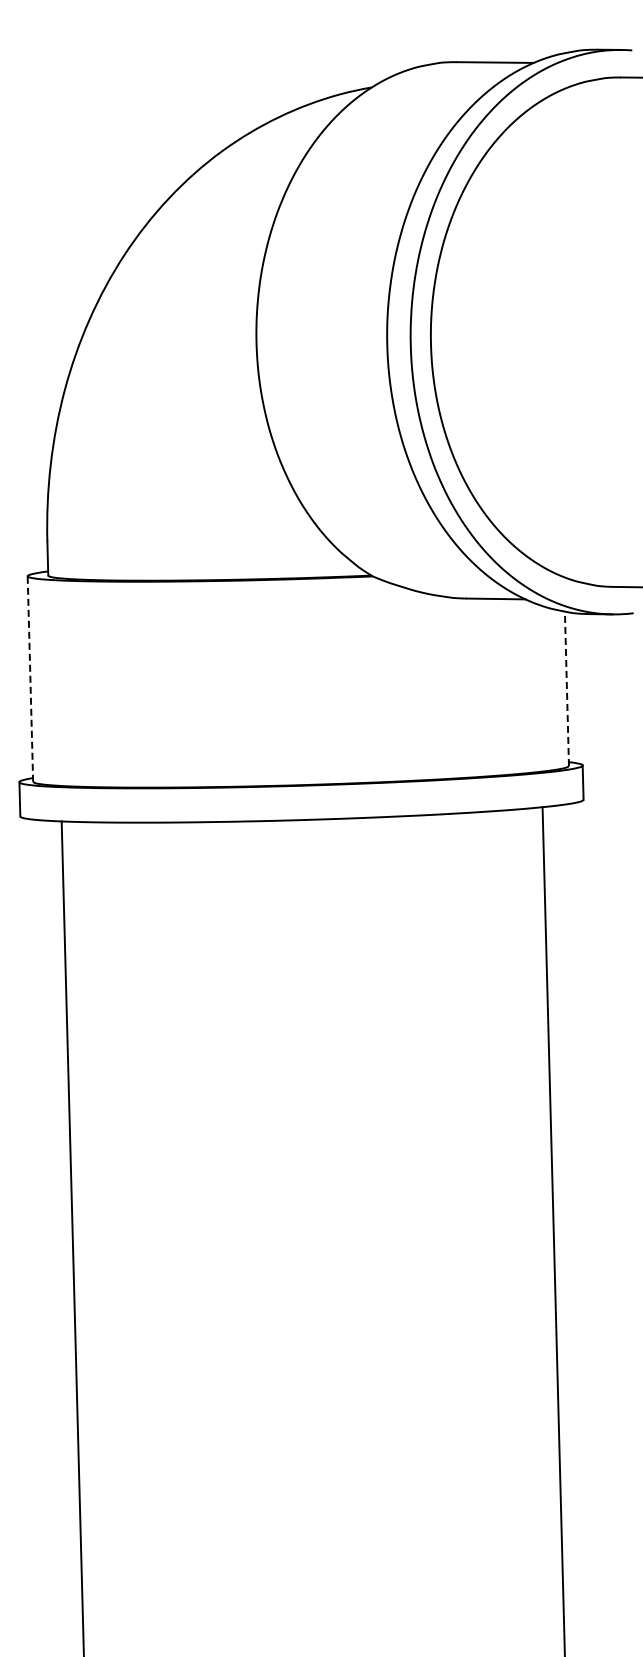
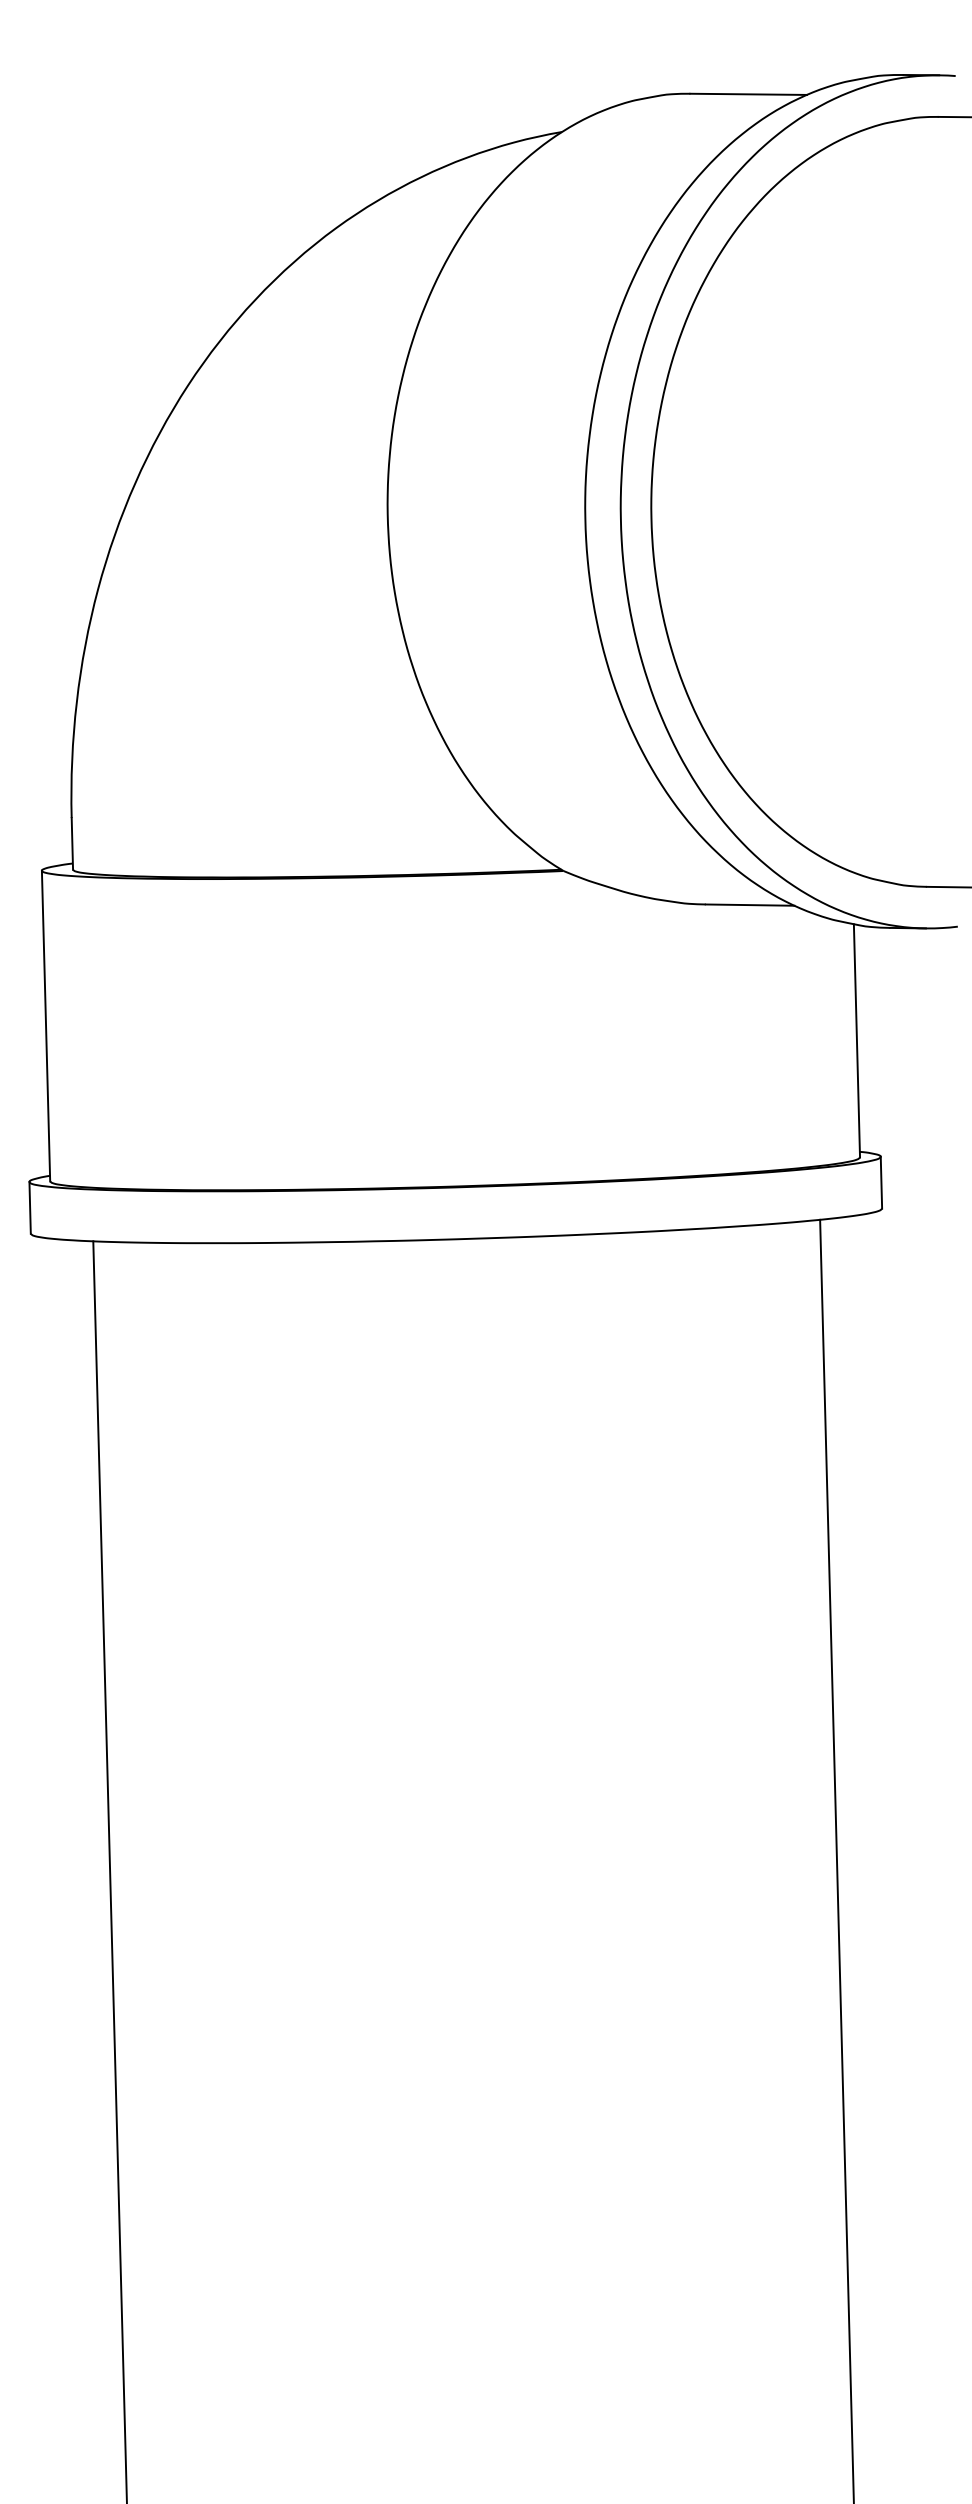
line: (30, 679) -> (46, 1026), dashed -> solid
line: (566, 688) -> (856, 1040), dashed -> solid

